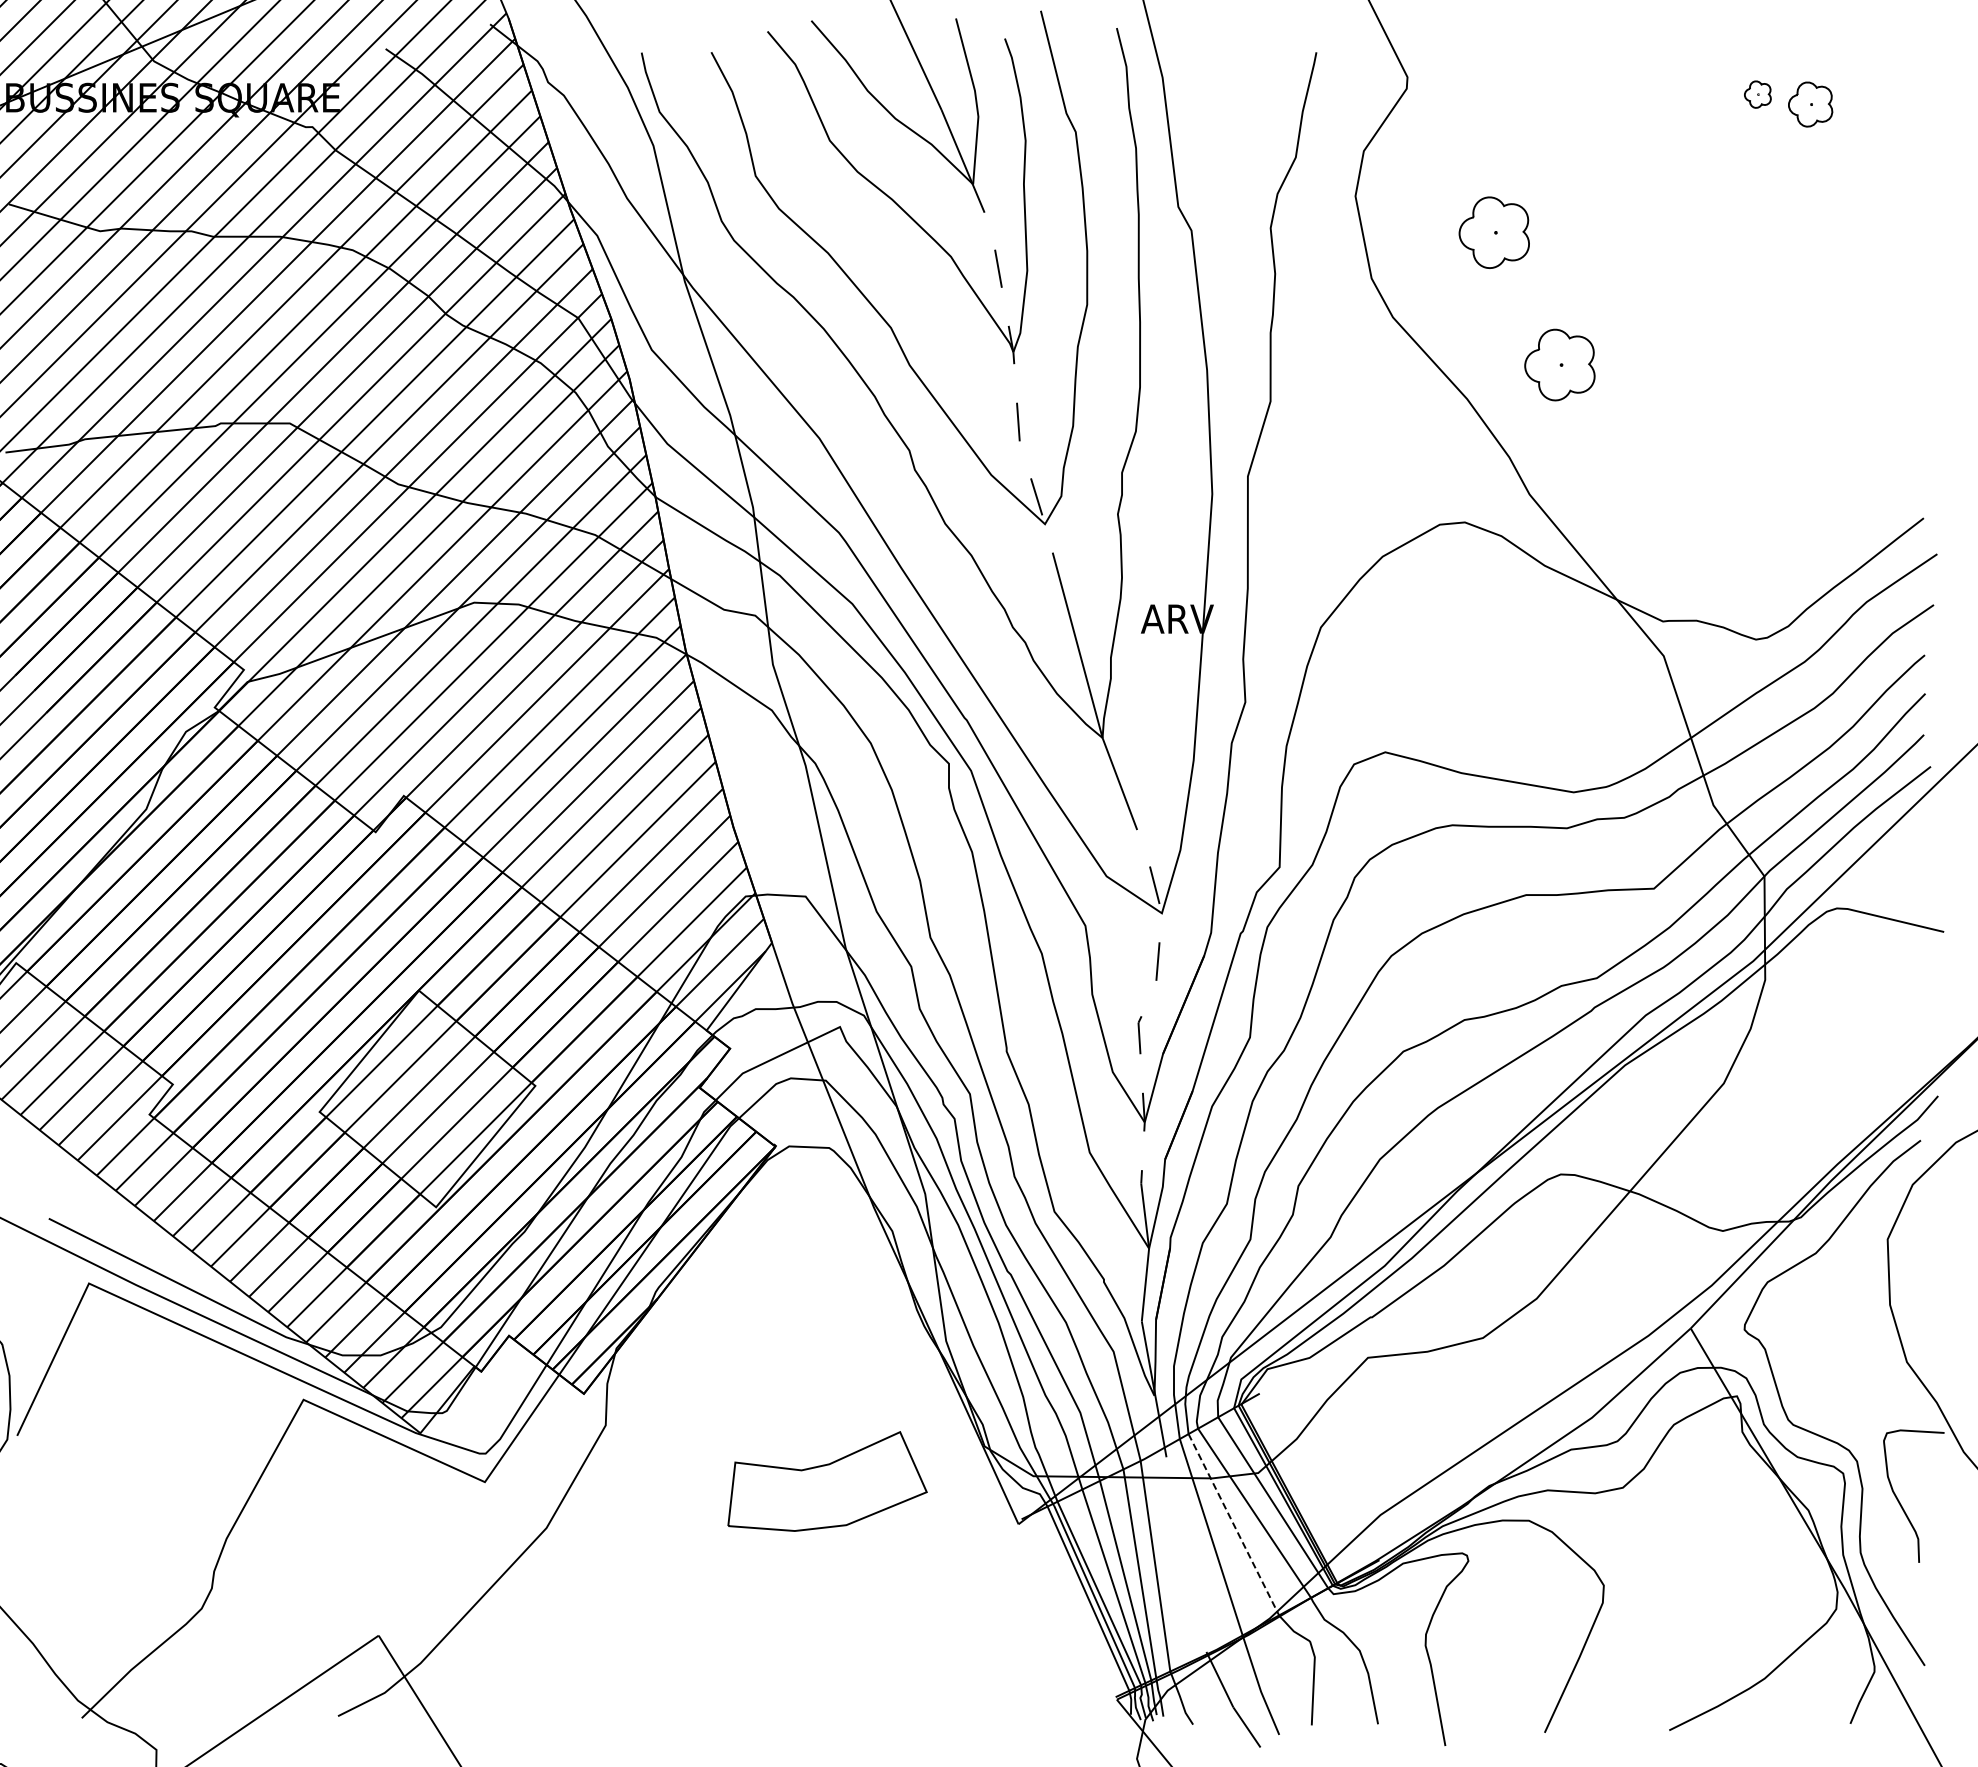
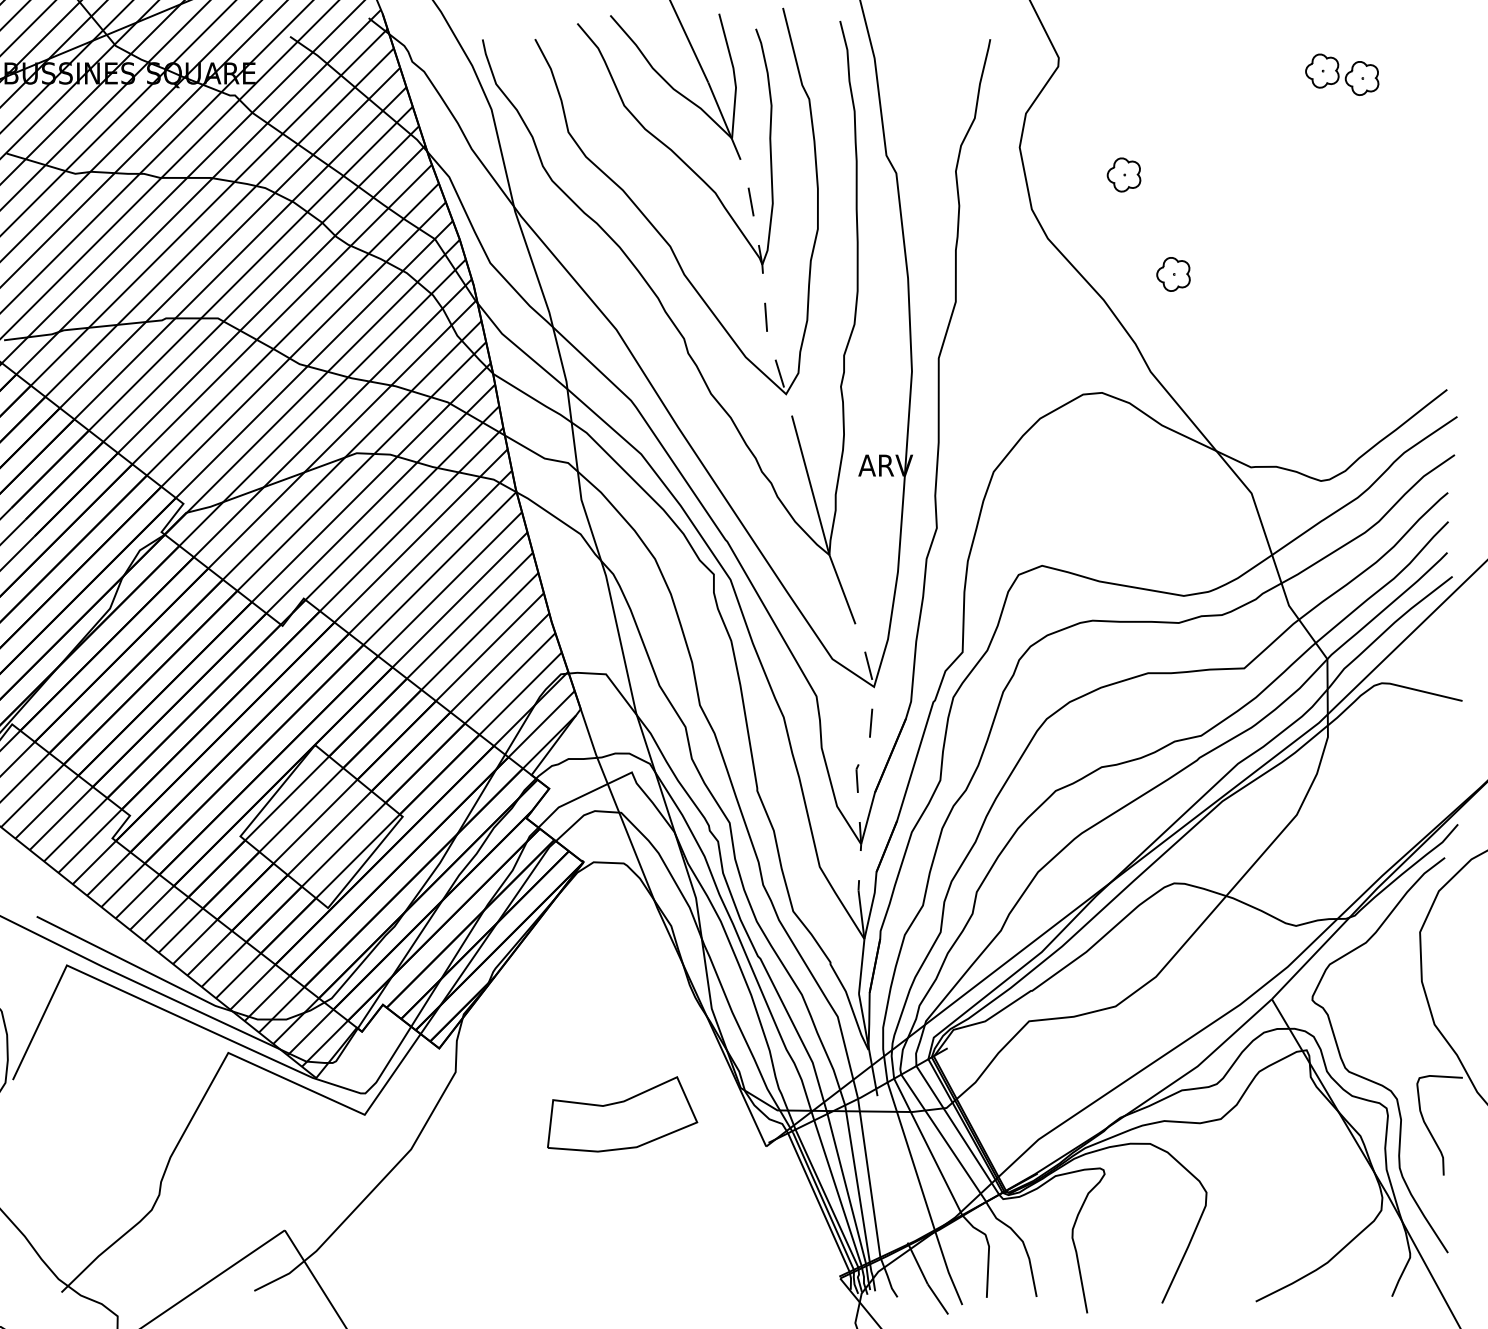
part: (1757, 94) -> (1322, 70), size x1.67
part: (1493, 232) -> (1123, 174), size x0.62
part: (1559, 364) -> (1173, 274), size x0.62
line: (1234, 1525) -> (928, 1147), dashed -> solid

